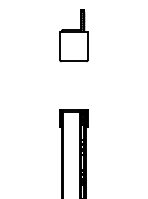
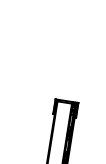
part: (73, 35) -> (76, 39), removed

